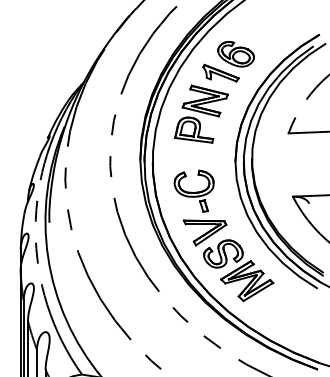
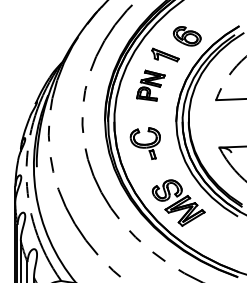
part: (235, 54) -> (186, 36), moved
part: (201, 113) -> (150, 85), size x0.7
part: (204, 232) -> (153, 174), removed

